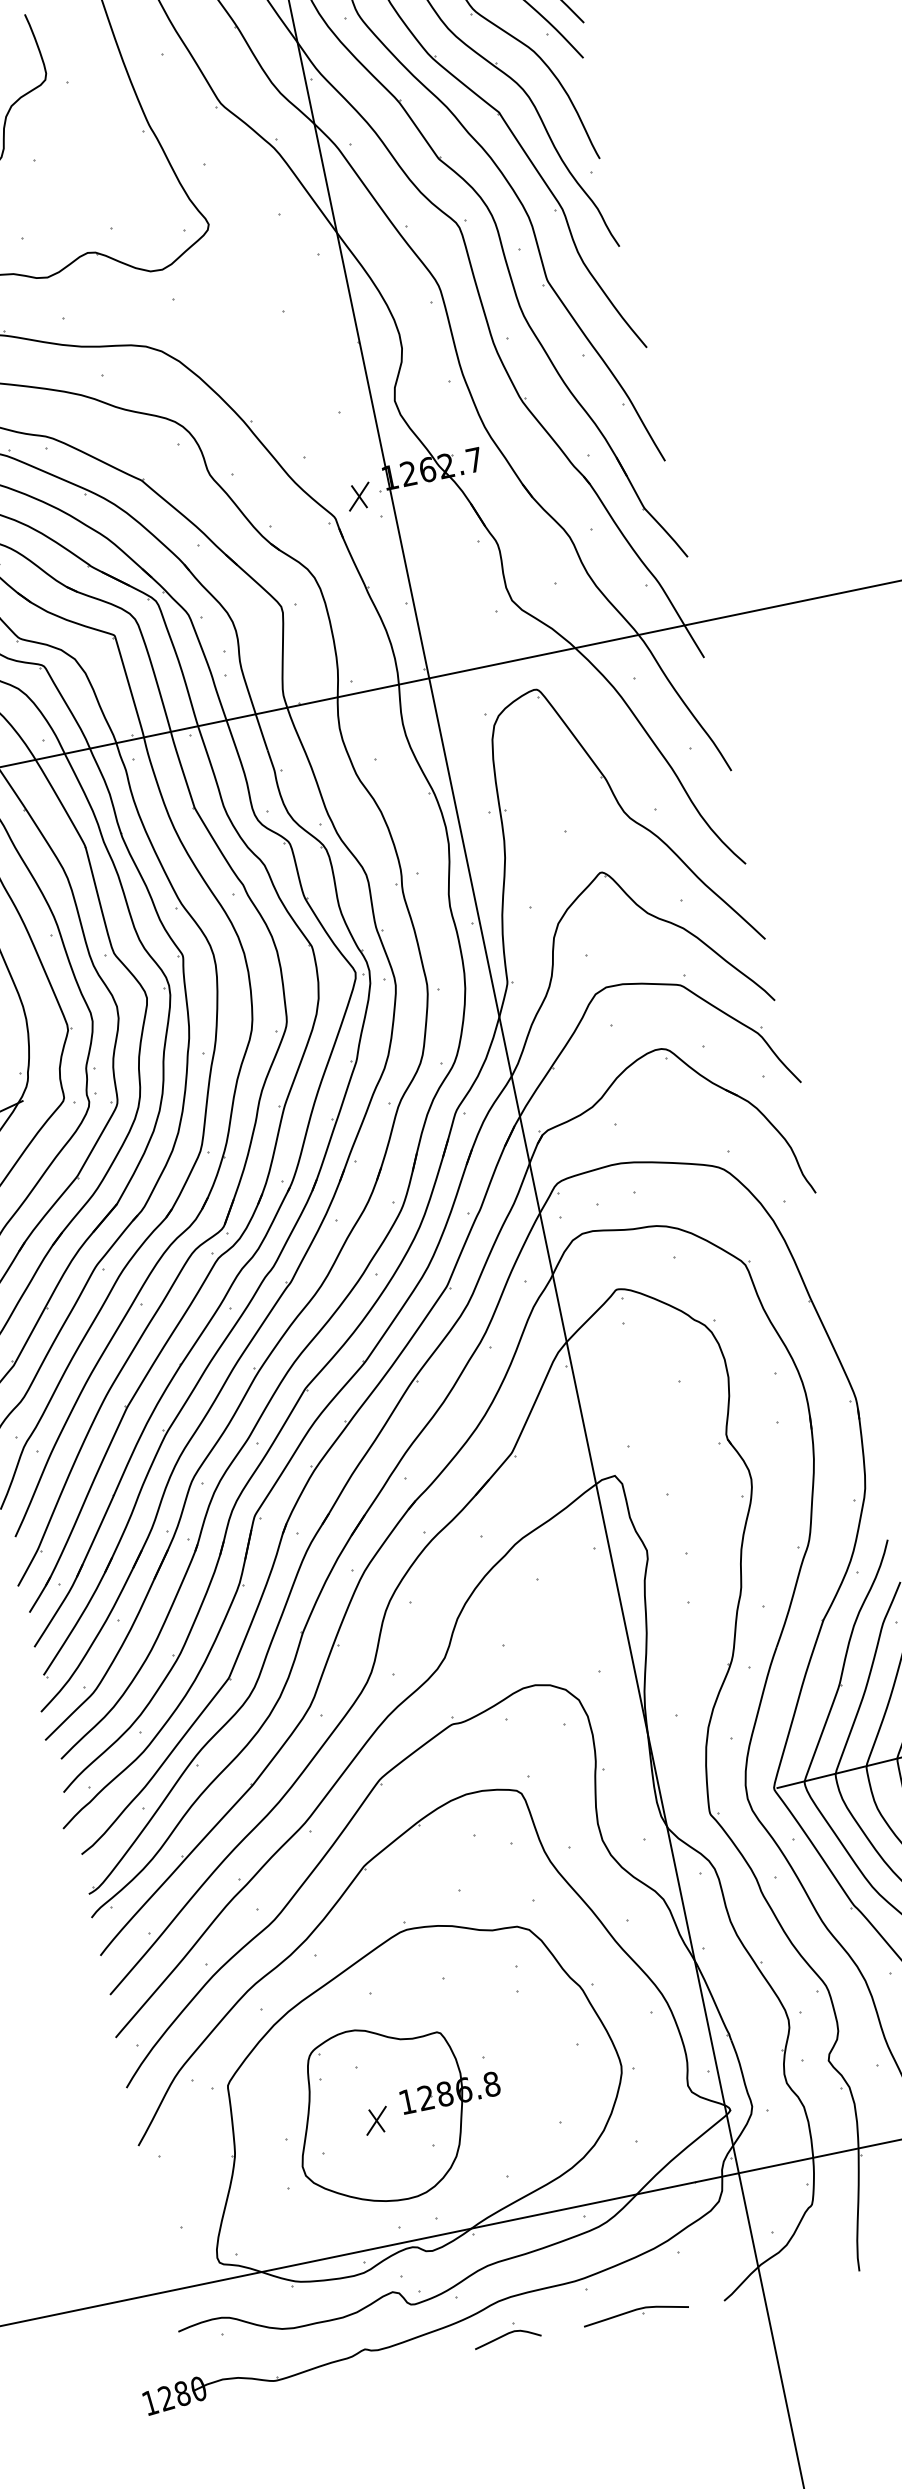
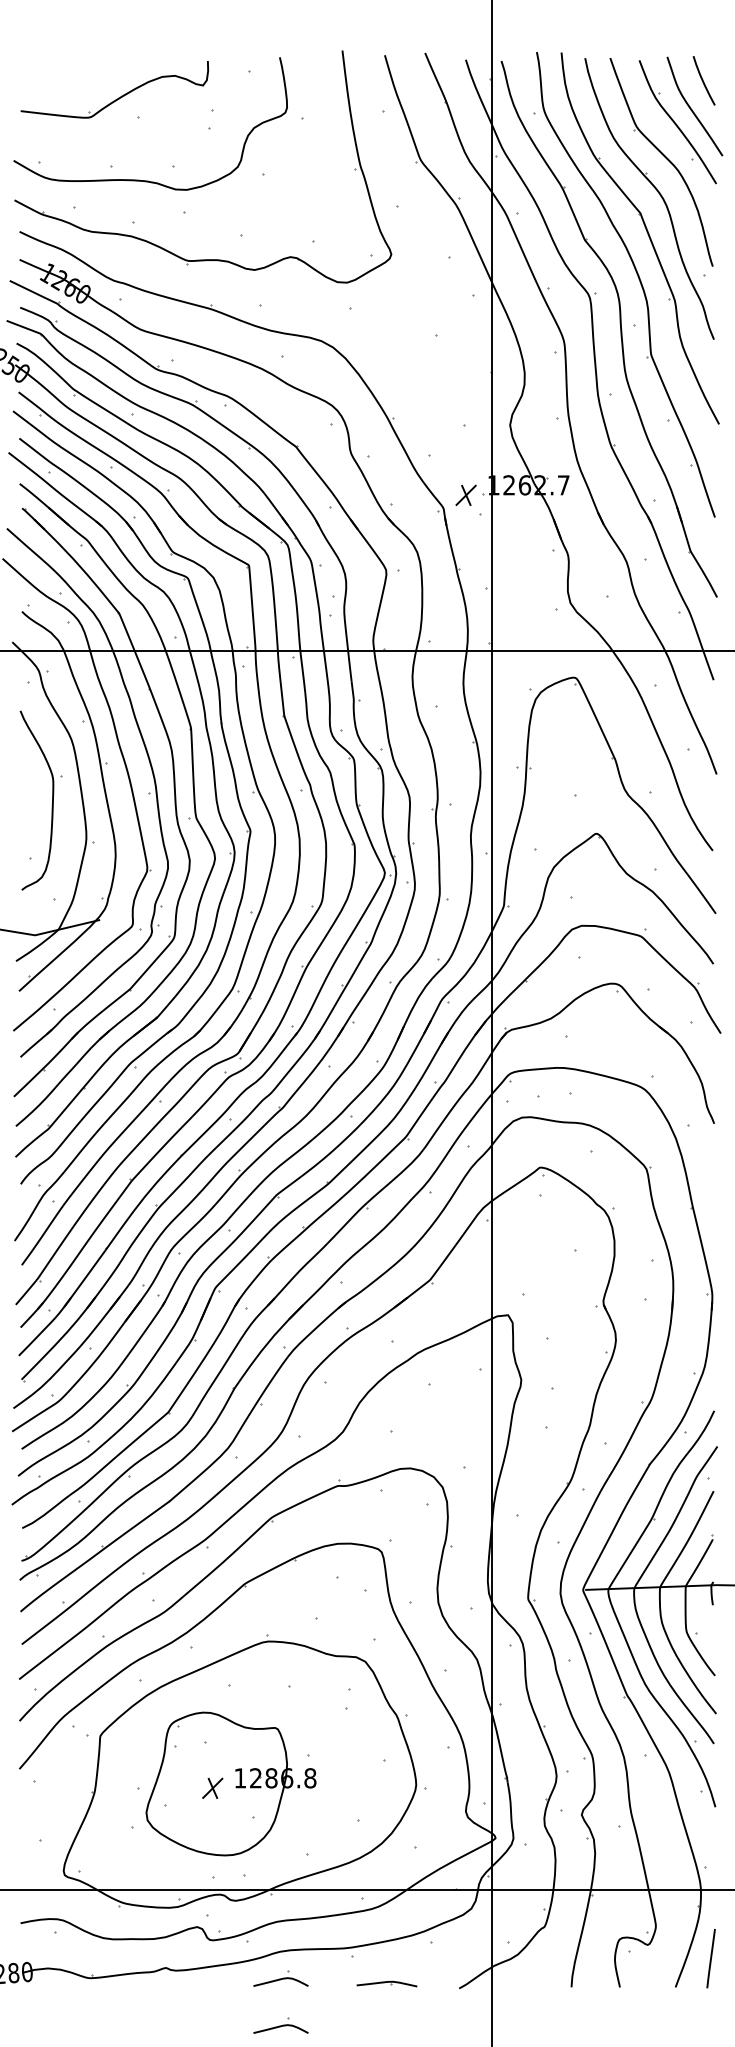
part: (635, 2313) -> (386, 1983), size x0.7
part: (517, 2390) -> (280, 2025), added

